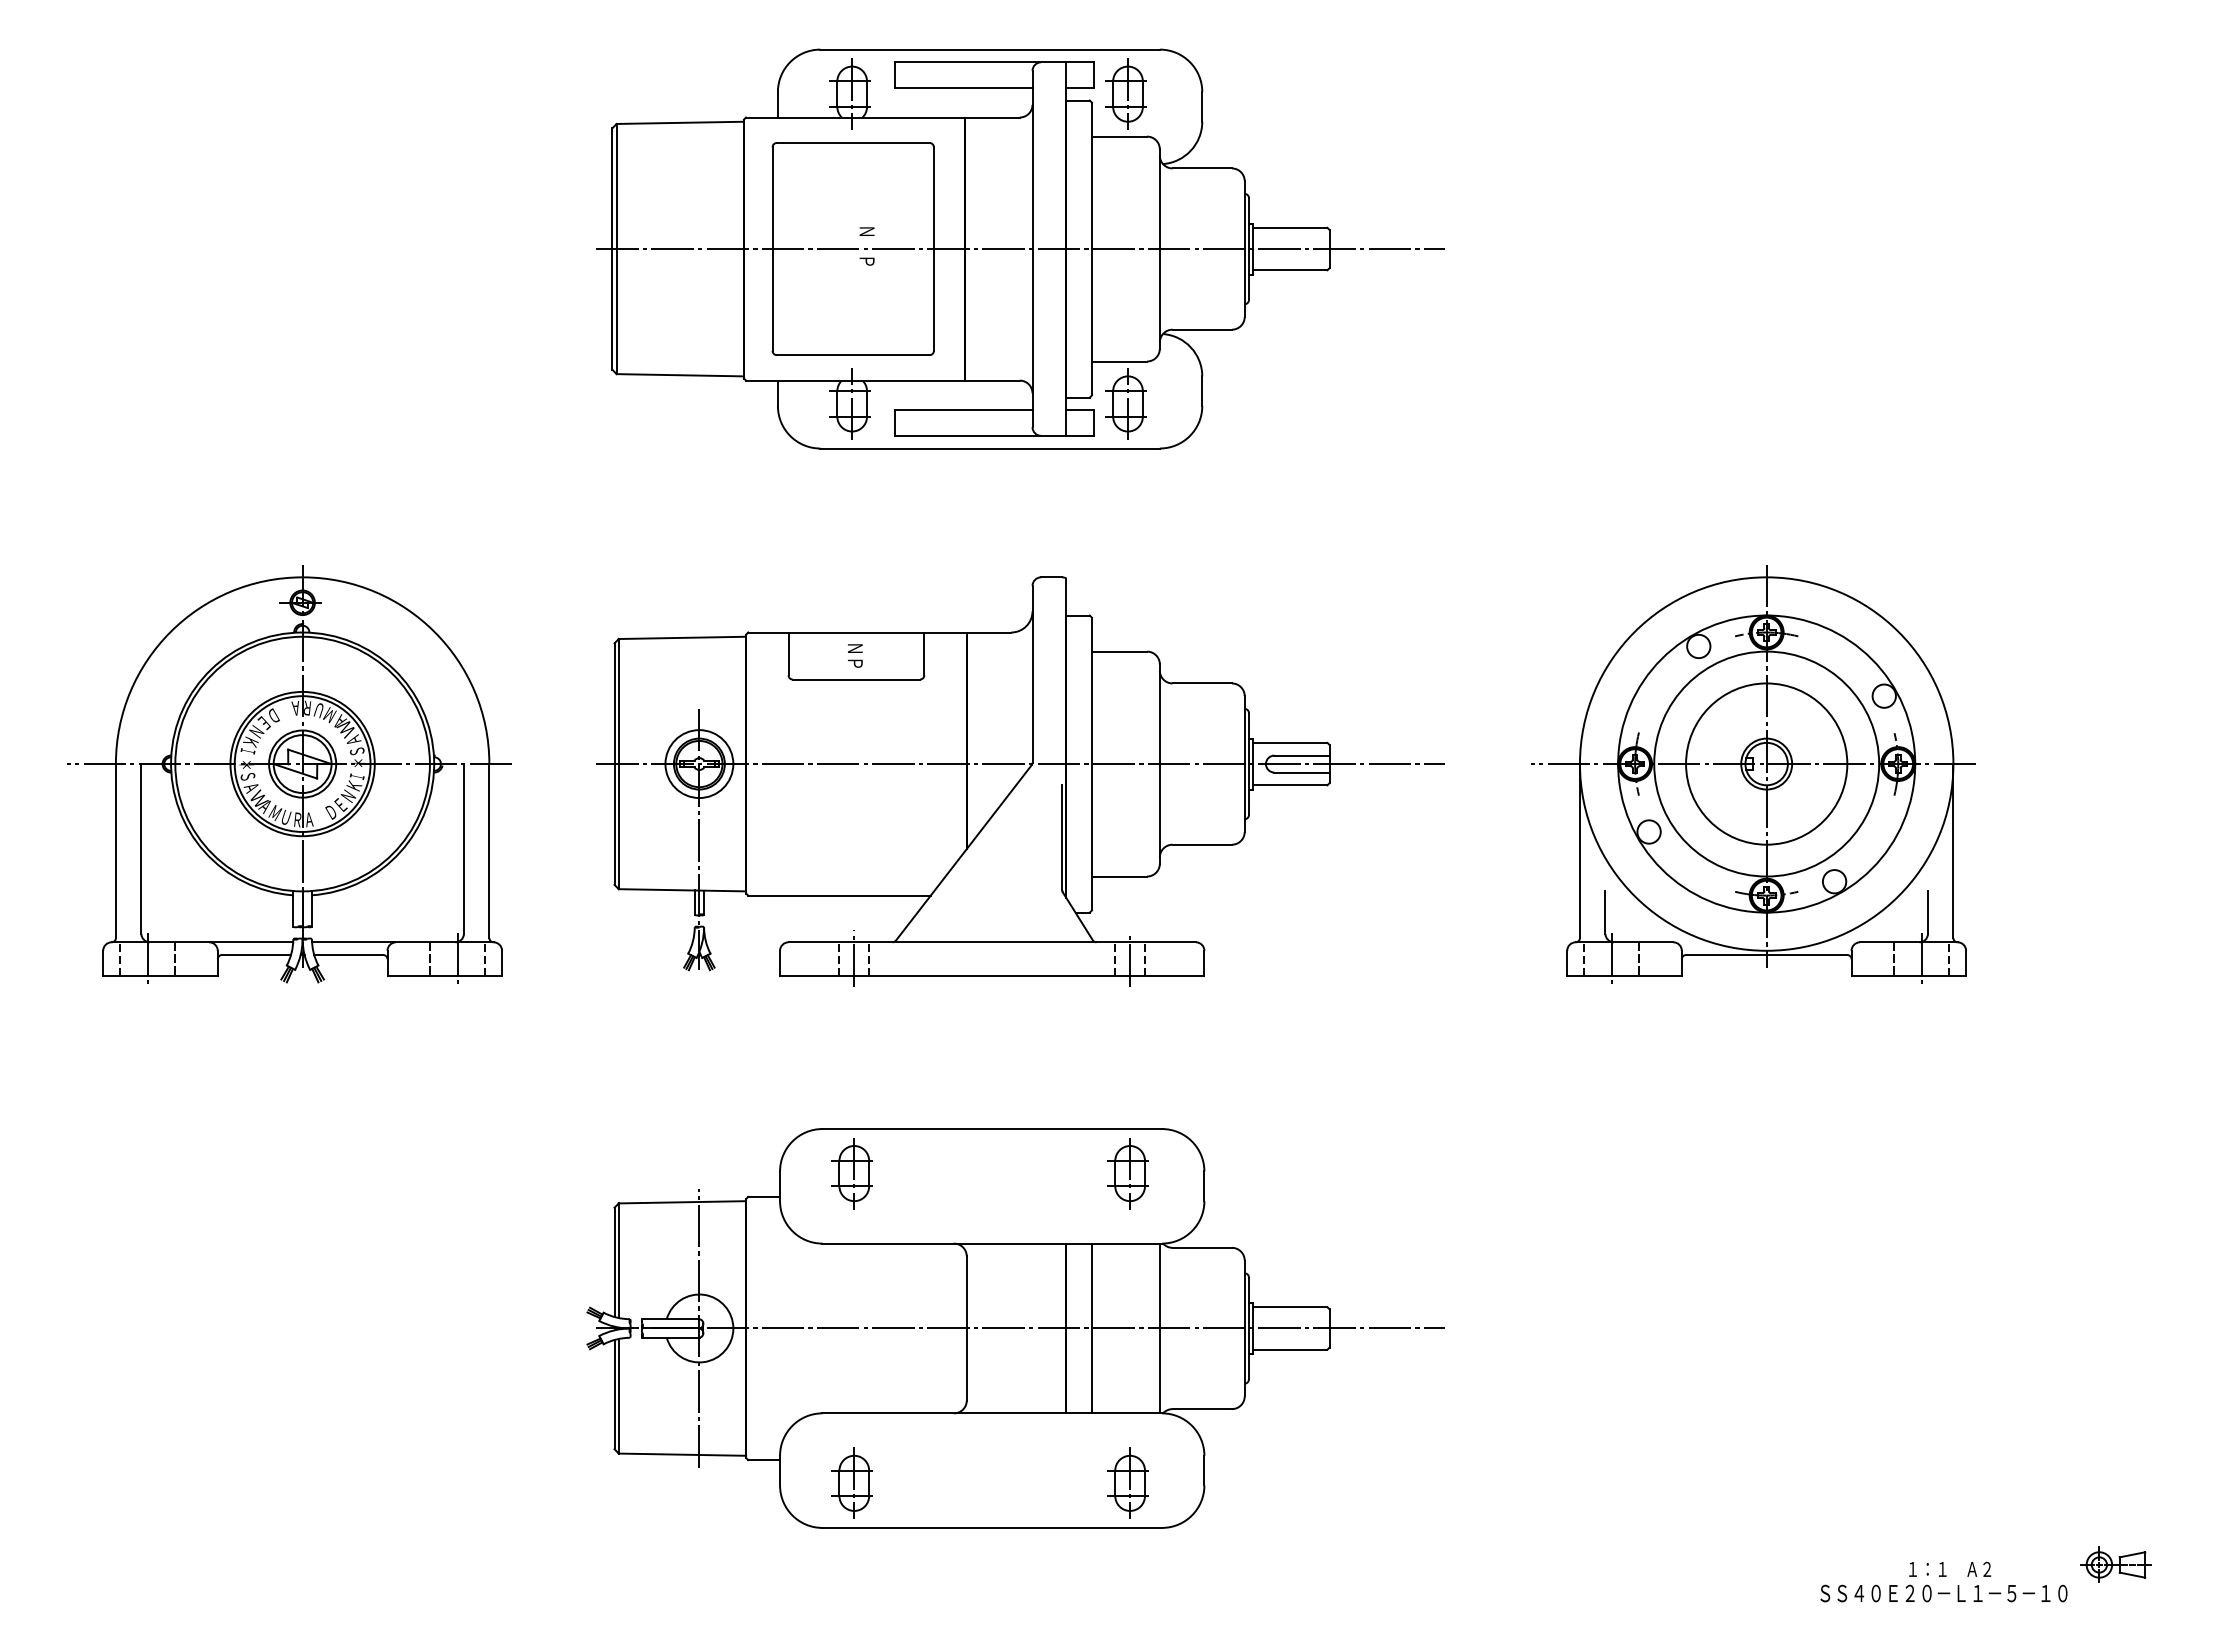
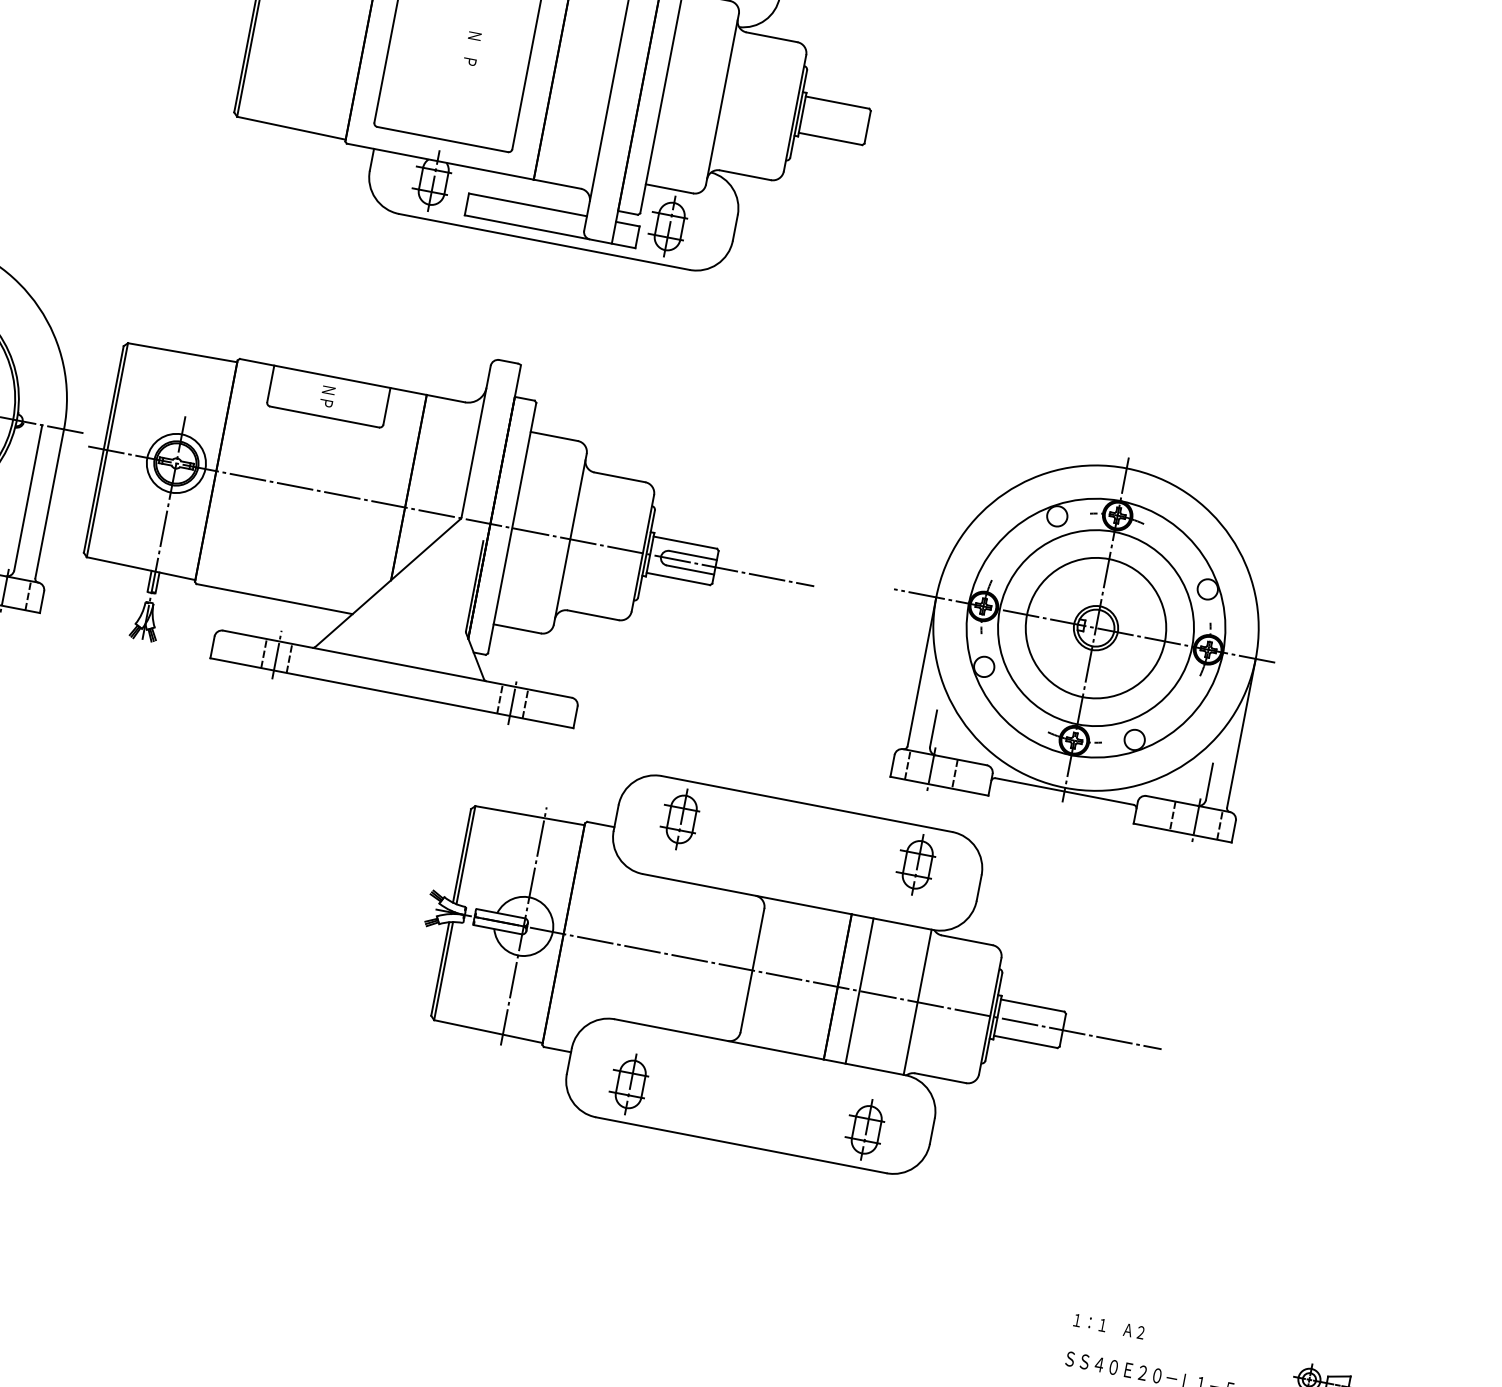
line: (1020, 249) -> (603, 76), removed
part: (1753, 774) -> (1083, 634), moved
part: (1020, 781) -> (448, 531), moved
part: (1015, 1328) -> (794, 978), moved
text: (1950, 1568) -> (1109, 1325), moved

